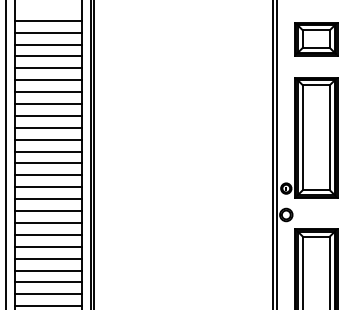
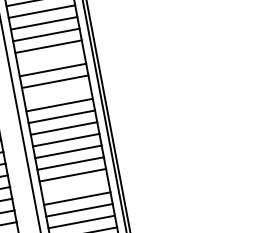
line: (48, 139) -> (50, 58), removed
line: (48, 175) -> (57, 93), removed
line: (48, 270) -> (74, 186), removed

